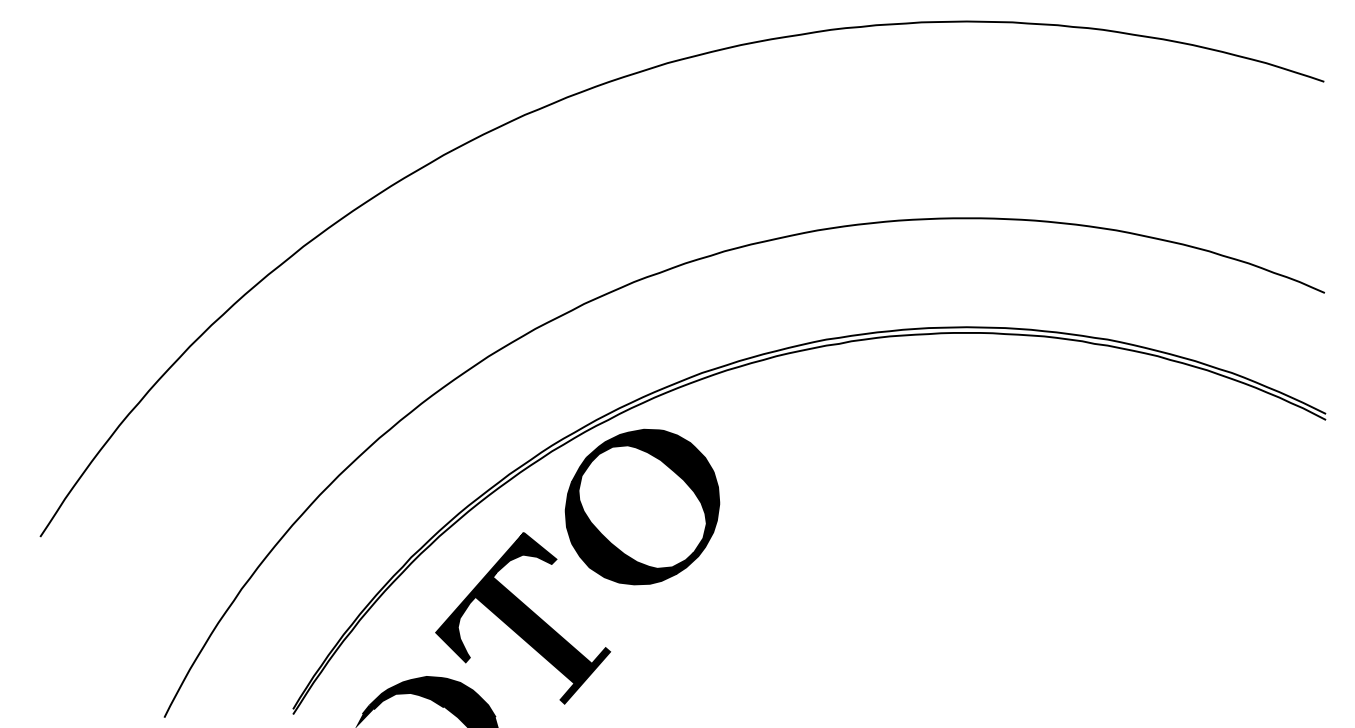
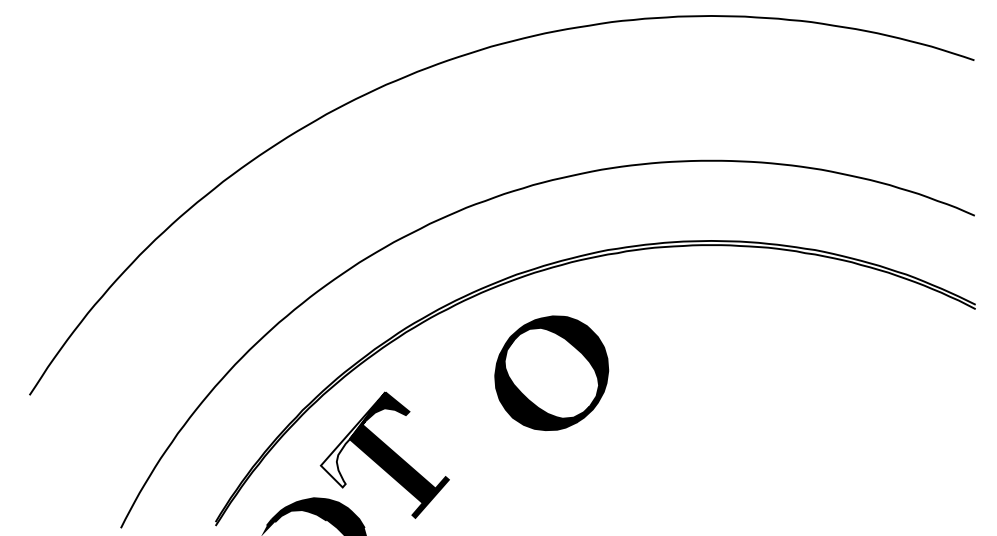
part: (642, 506) -> (551, 372), moved
fill: (479, 597) -> (352, 439), removed

